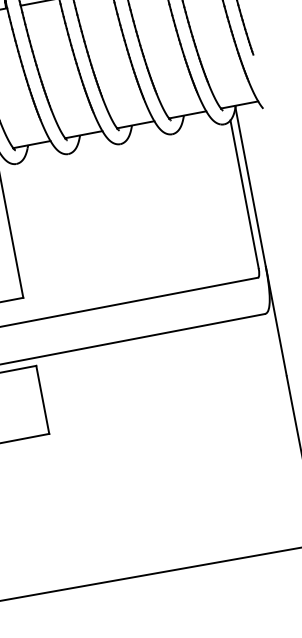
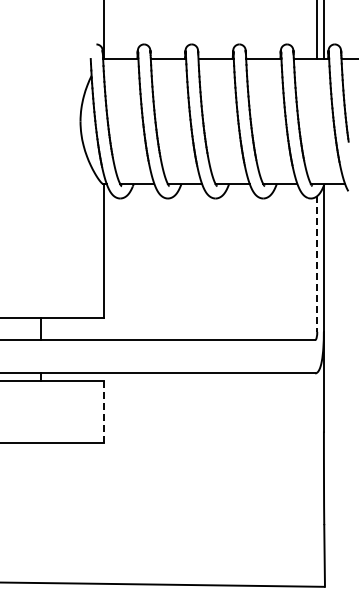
line: (244, 193) -> (317, 263), solid -> dashed
line: (42, 399) -> (103, 411), solid -> dashed

